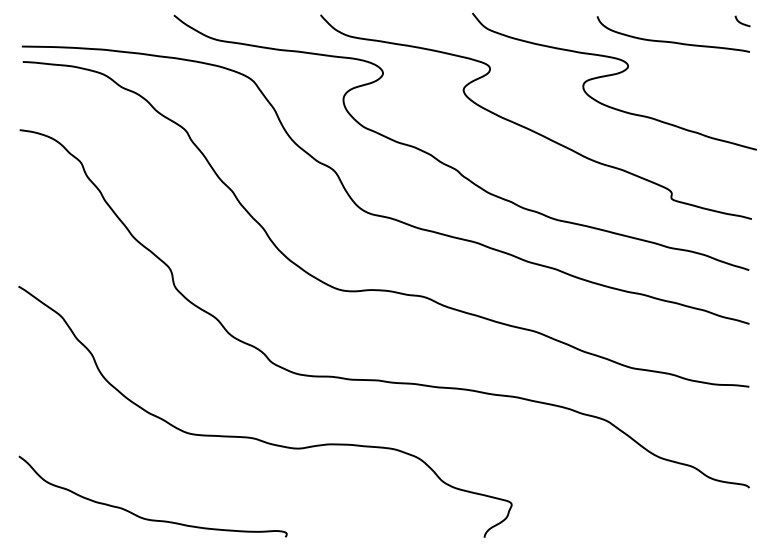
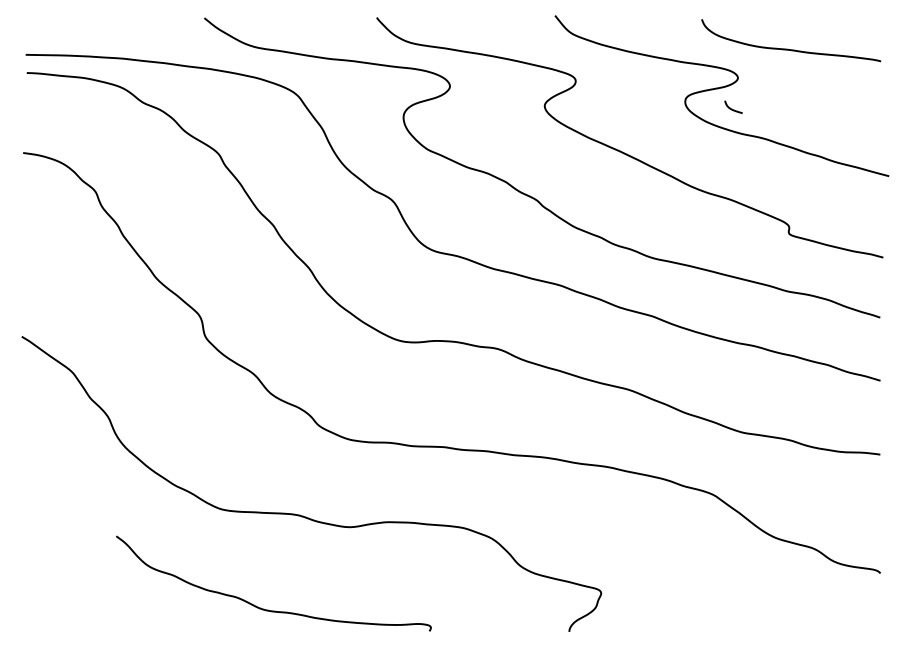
curve: (741, 22) -> (732, 108), moved
curve: (148, 518) -> (268, 609), moved

